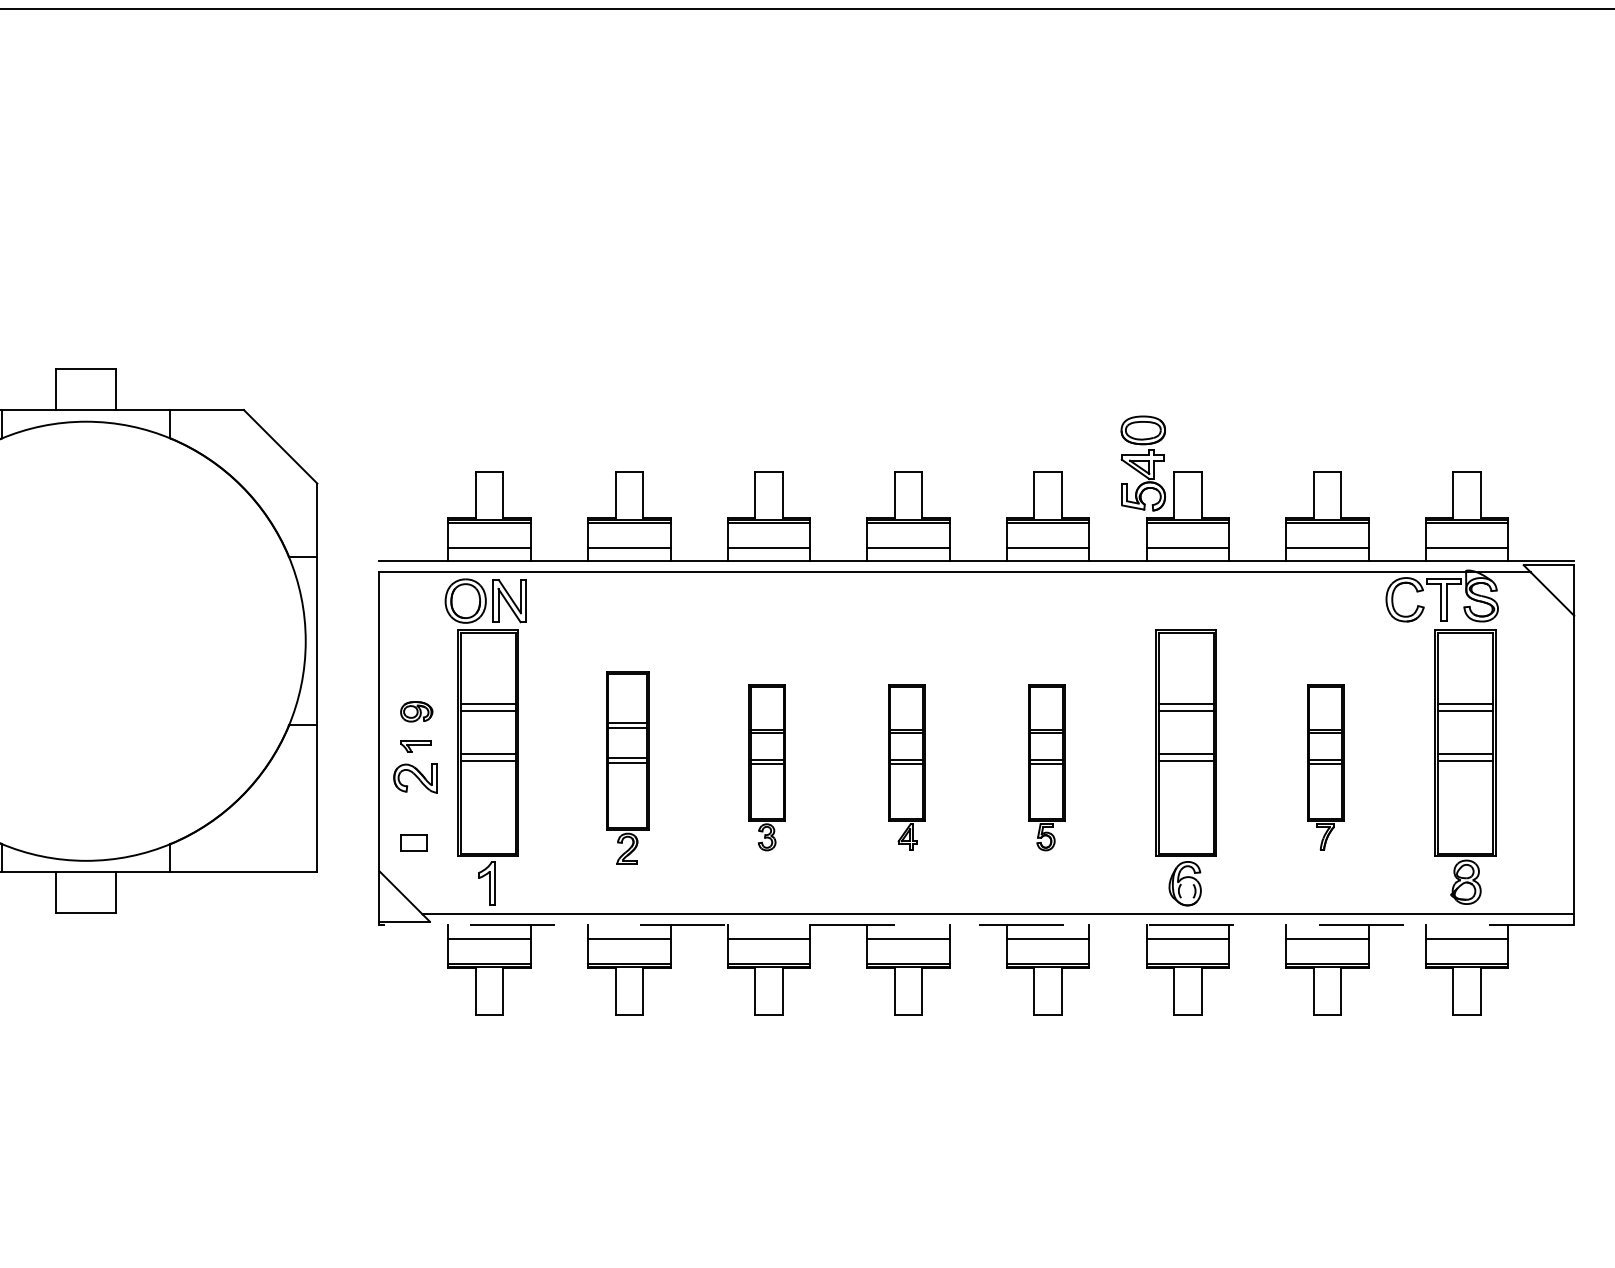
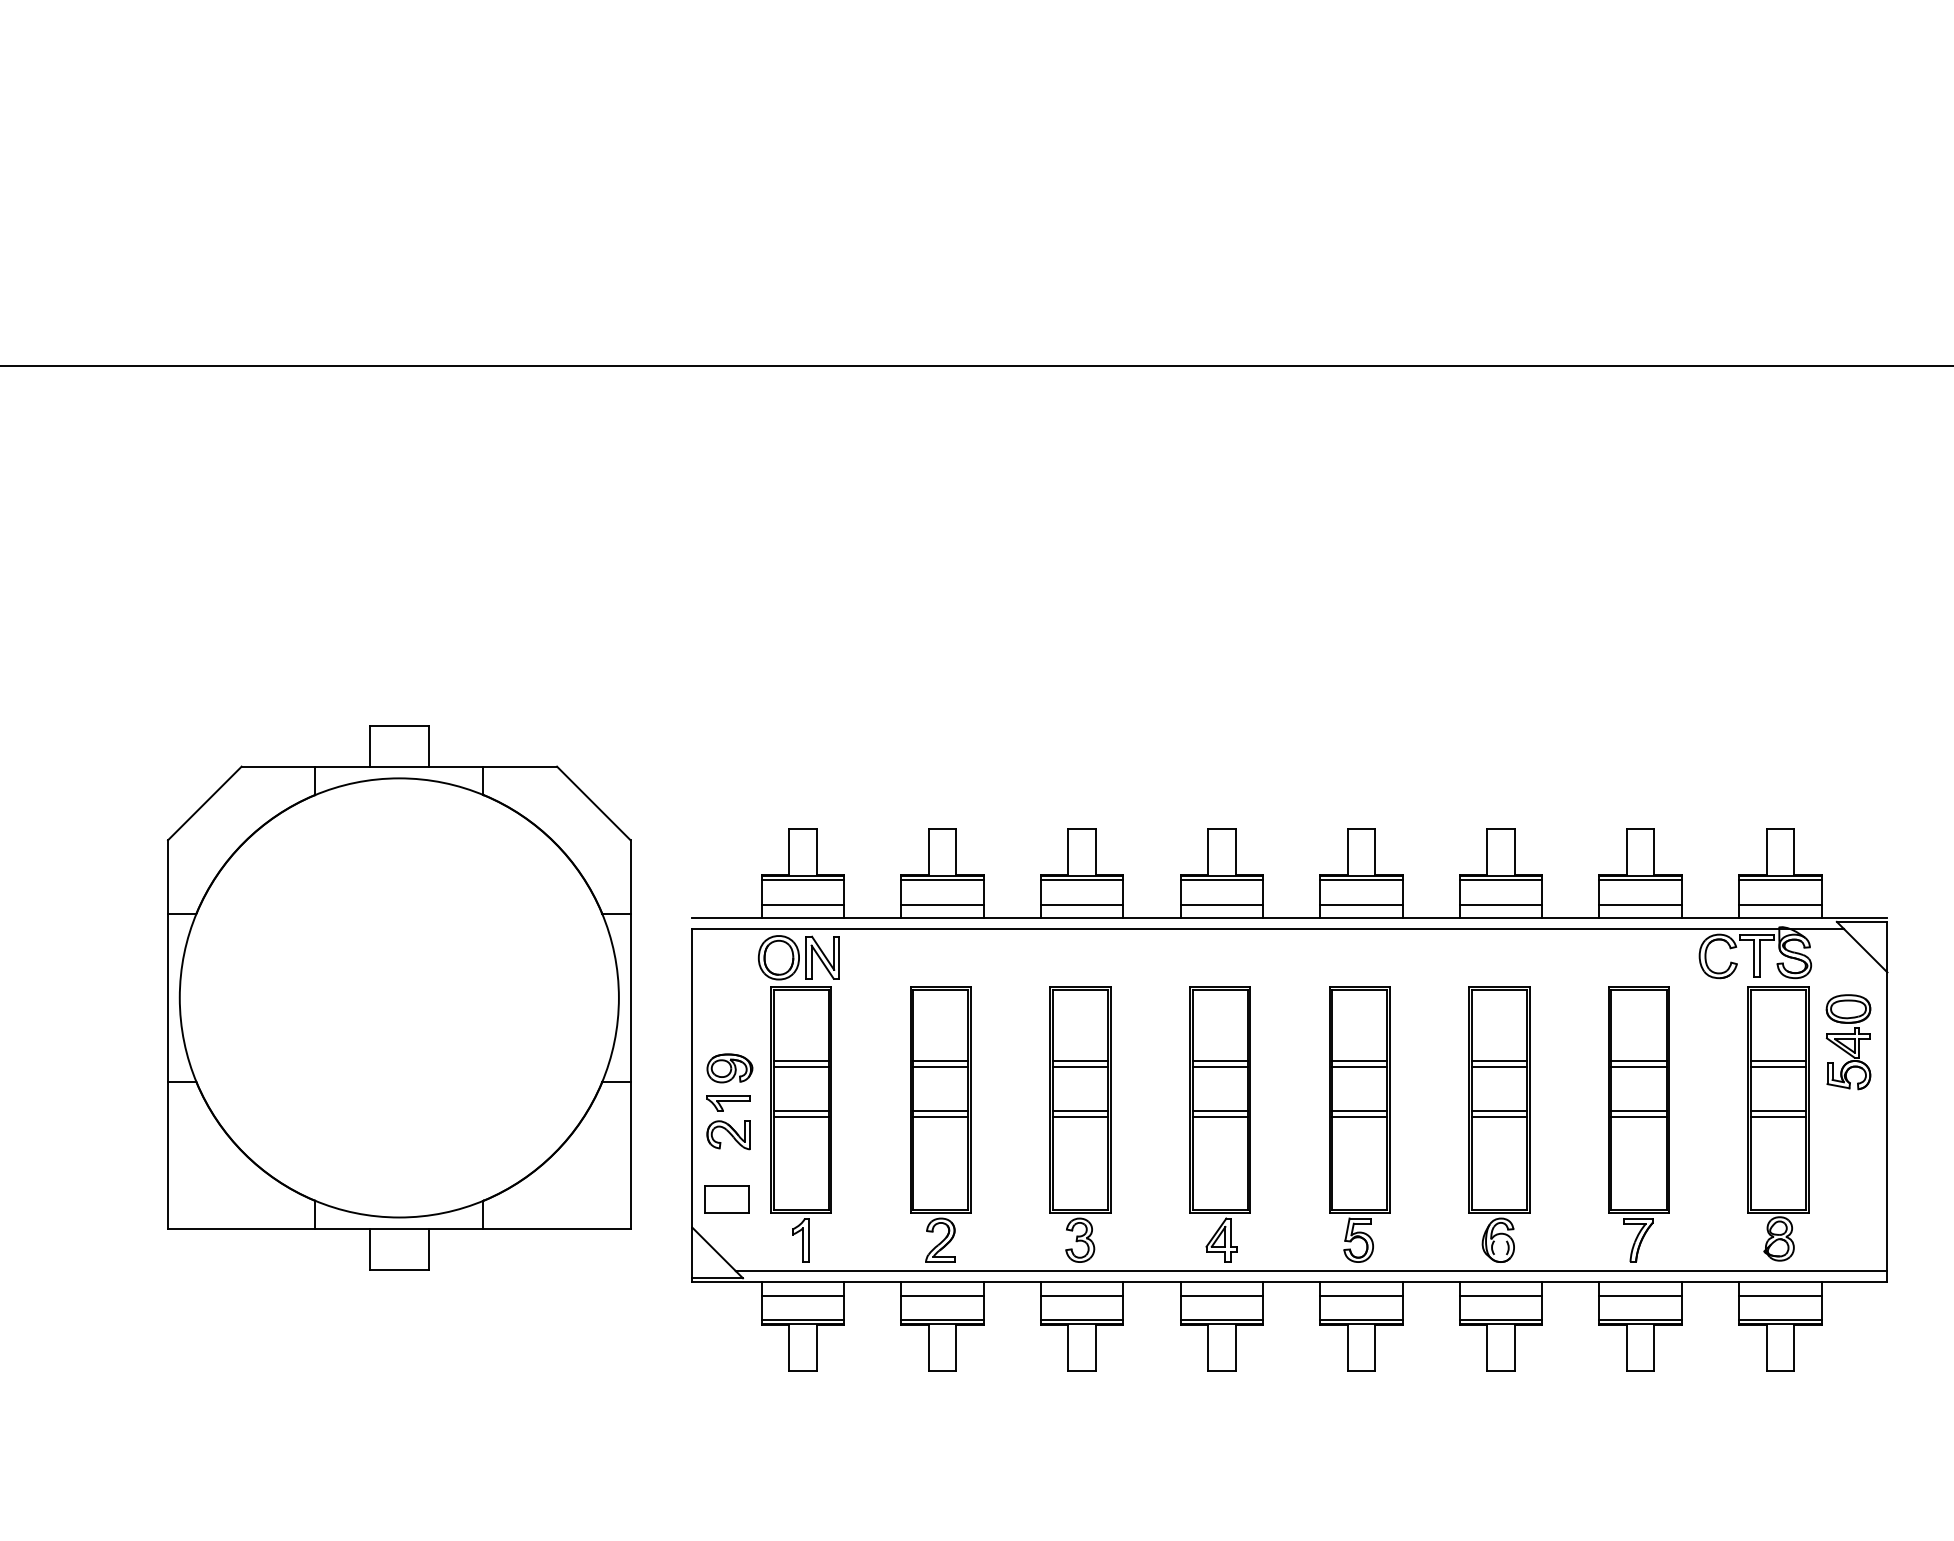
part: (1143, 463) -> (1848, 1042), moved
part: (416, 711) -> (729, 1068), size x1.43
part: (415, 746) -> (728, 1103), size x1.43
part: (627, 767) -> (940, 1124), size x1.43
part: (767, 767) -> (1080, 1124), size x1.67
part: (906, 767) -> (1219, 1124), size x1.67
part: (1046, 767) -> (1359, 1124), size x1.67
part: (1325, 767) -> (1638, 1124), size x1.67
part: (413, 842) -> (726, 1199), size x1.67
line: (976, 925) -> (1289, 1282), dashed -> solid

